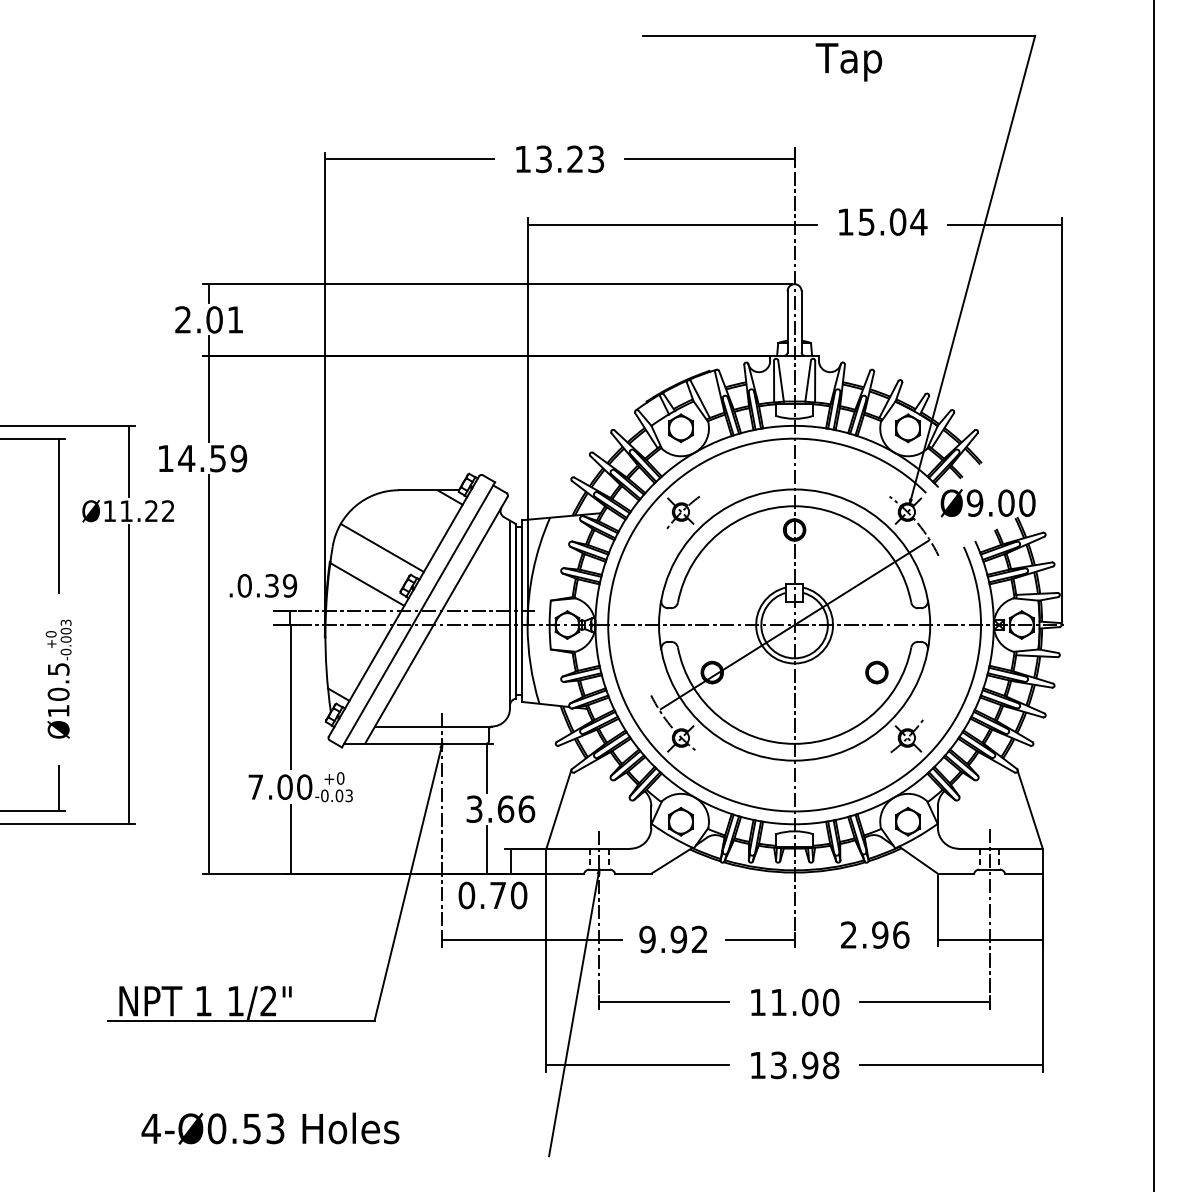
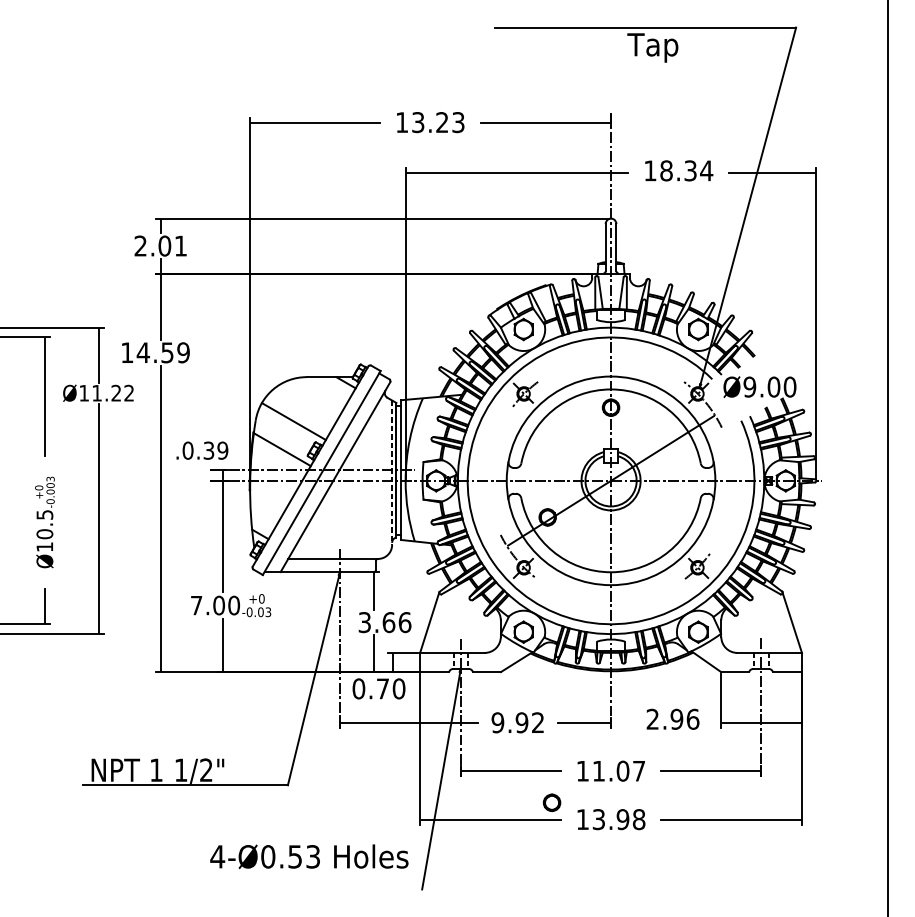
text: (882, 221) -> (678, 170), 15.04 -> 18.34
line: (510, 614) -> (392, 472), solid -> dashed
part: (876, 672) -> (551, 802), moved
text: (831, 1002) -> (639, 771), 11.00 -> 11.07
text: (270, 1128) -> (309, 856), moved

